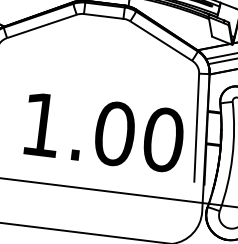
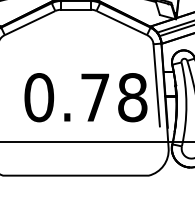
text: (102, 132) -> (85, 97), 1.00 -> 0.78

